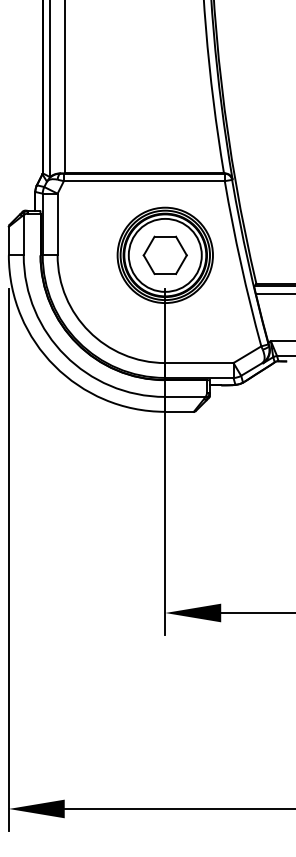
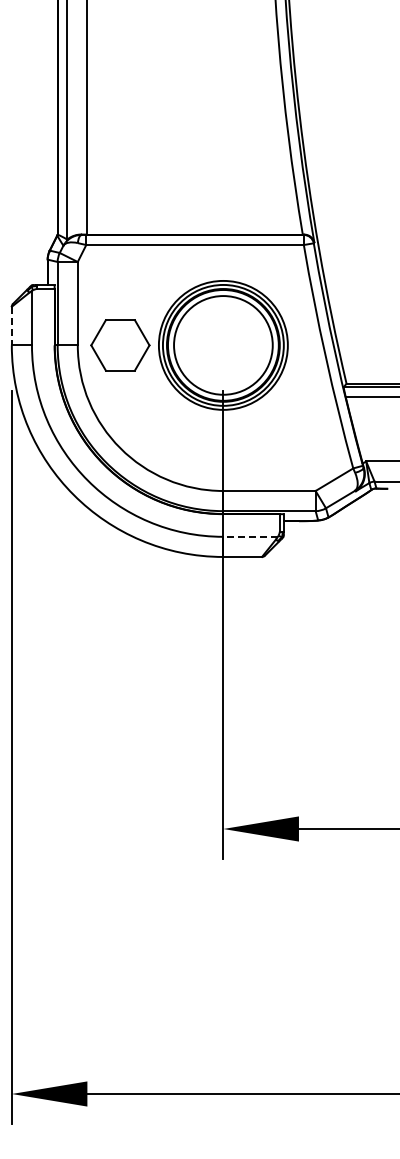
line: (8, 241) -> (11, 326), solid -> dashed
part: (165, 255) -> (120, 345), moved
line: (185, 396) -> (250, 536), solid -> dashed

